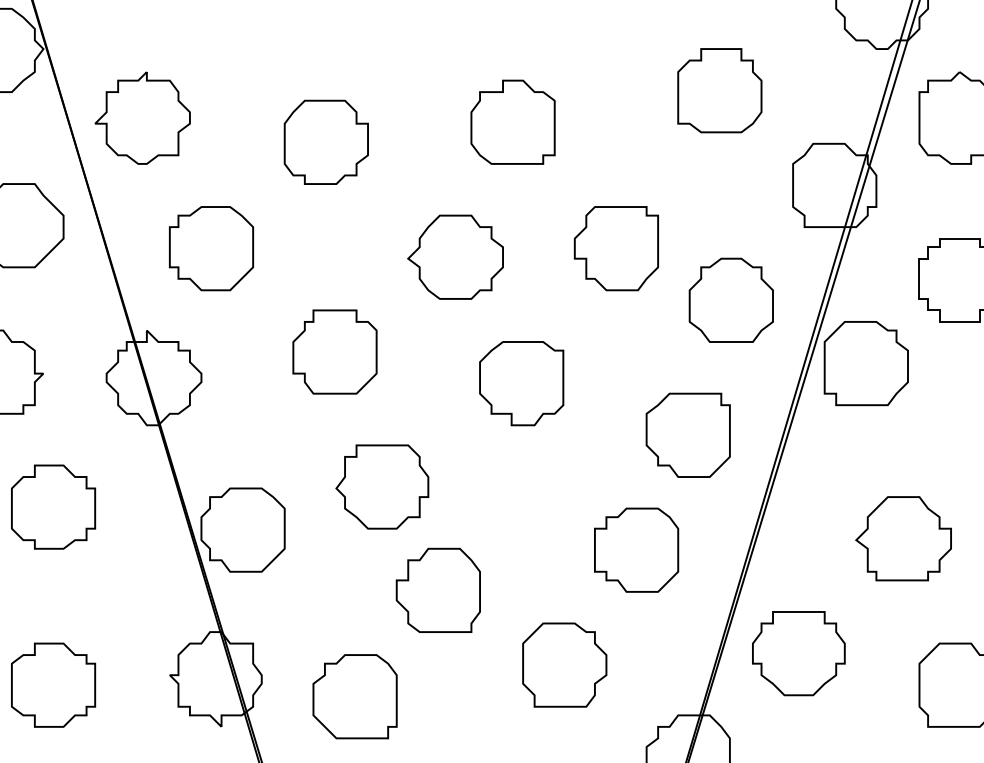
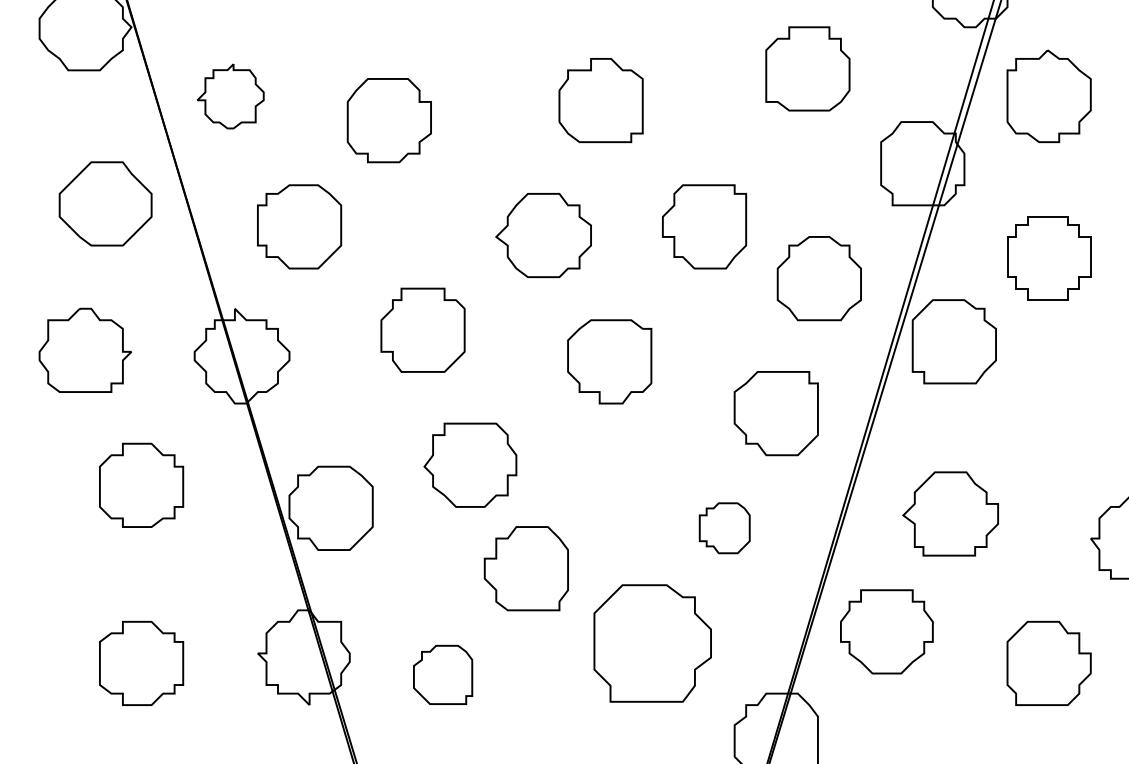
part: (142, 118) -> (230, 96), size x0.7
part: (325, 142) -> (388, 120), moved
part: (903, 538) -> (950, 513), moved
part: (636, 549) -> (724, 527), size x0.6
part: (564, 664) -> (652, 642), size x1.4
part: (354, 696) -> (442, 674), size x0.7

